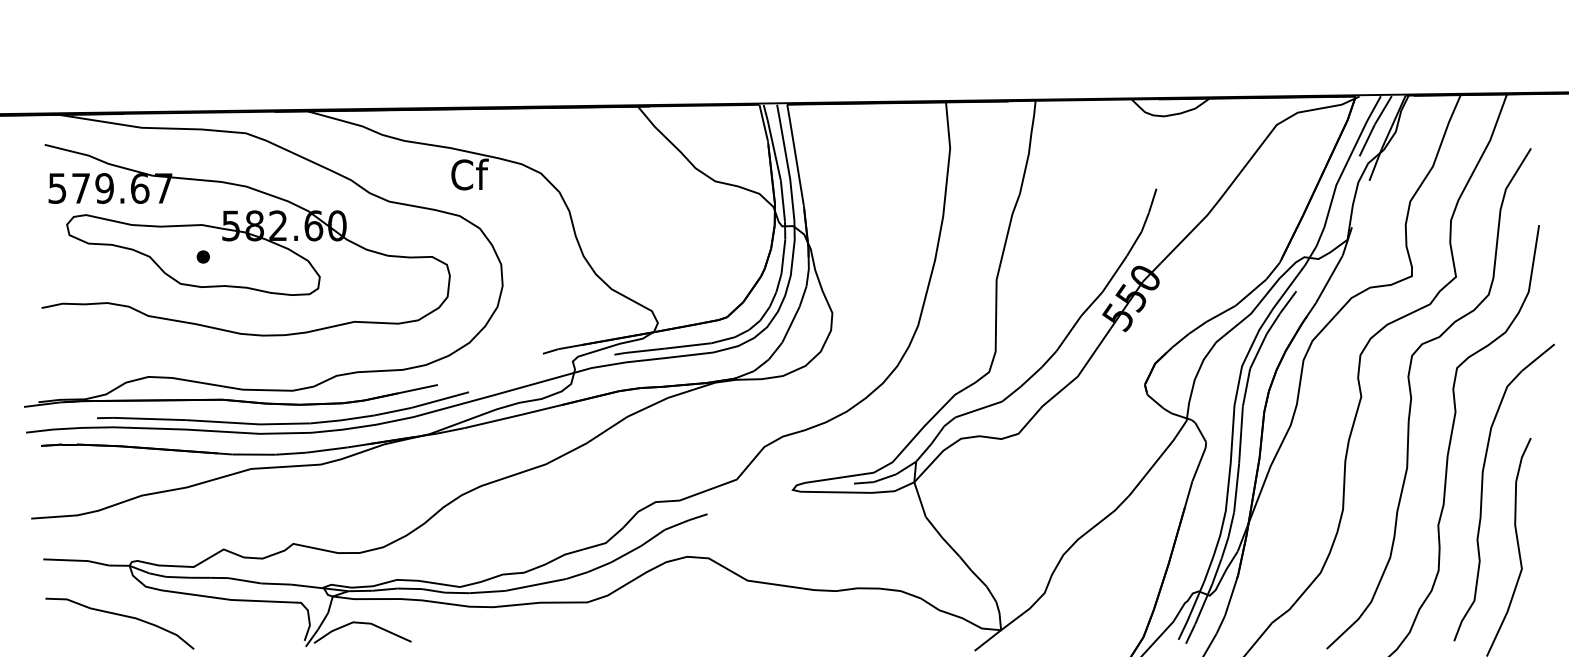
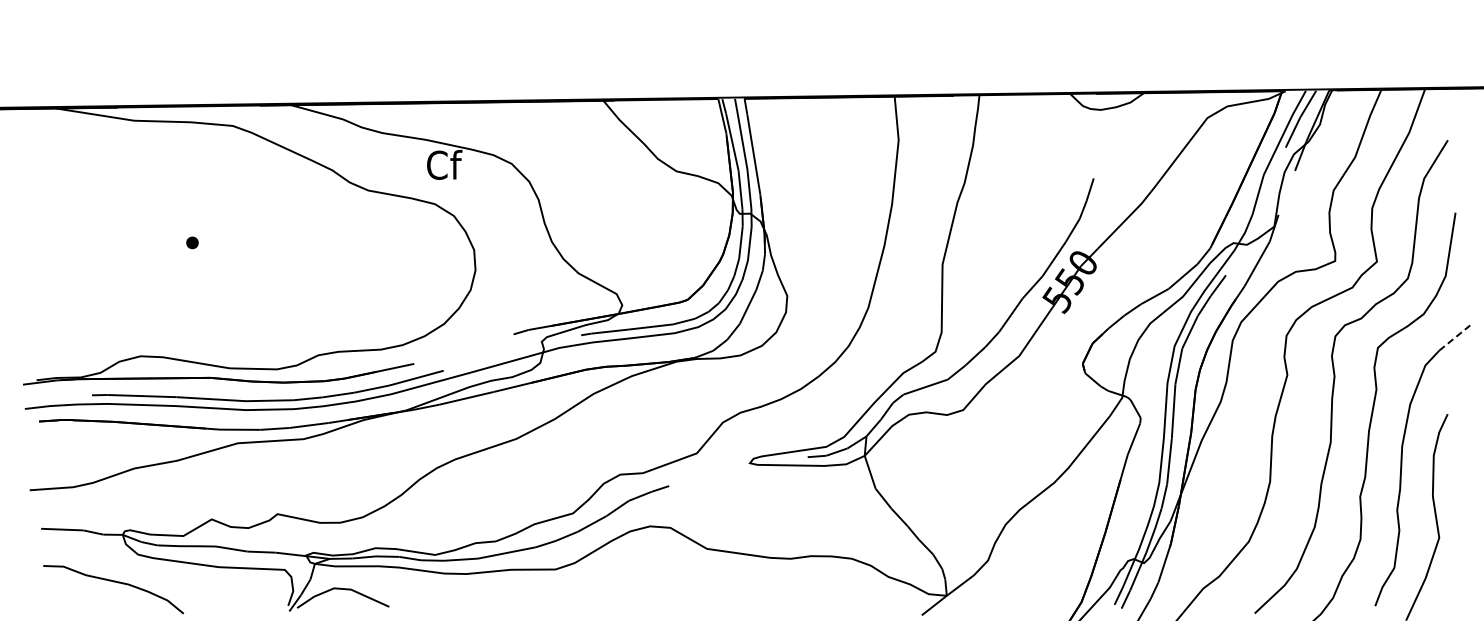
part: (245, 240) -> (232, 227), removed
line: (1538, 358) -> (1454, 338), solid -> dashed

